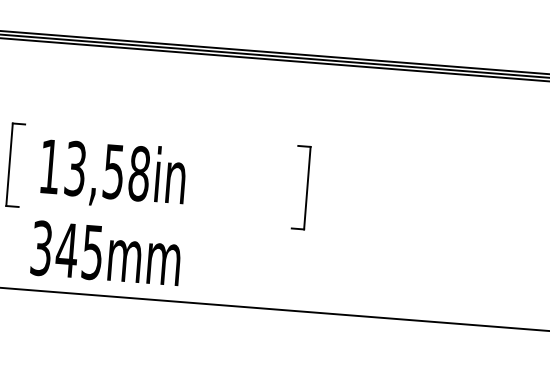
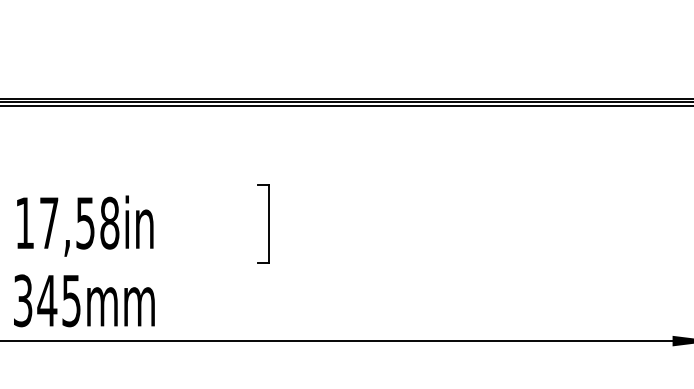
text: (75, 168) -> (49, 222), 13,58in -> 17,58in

